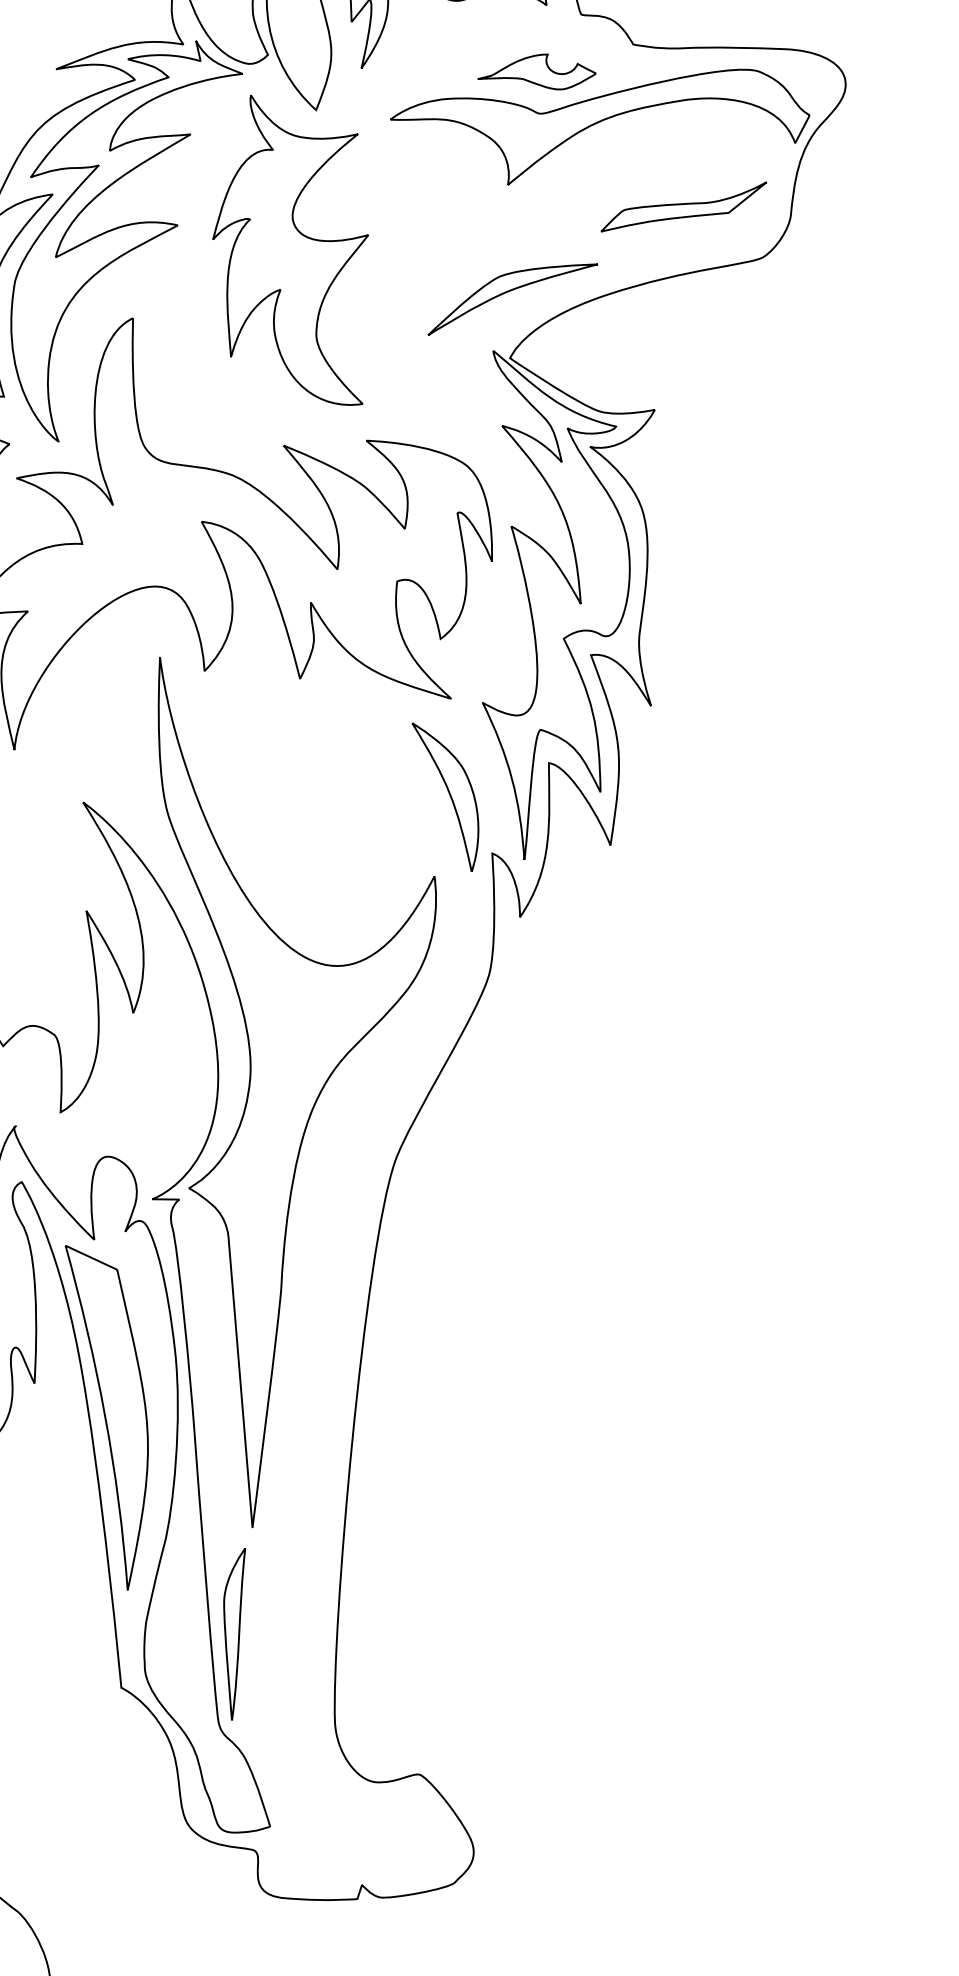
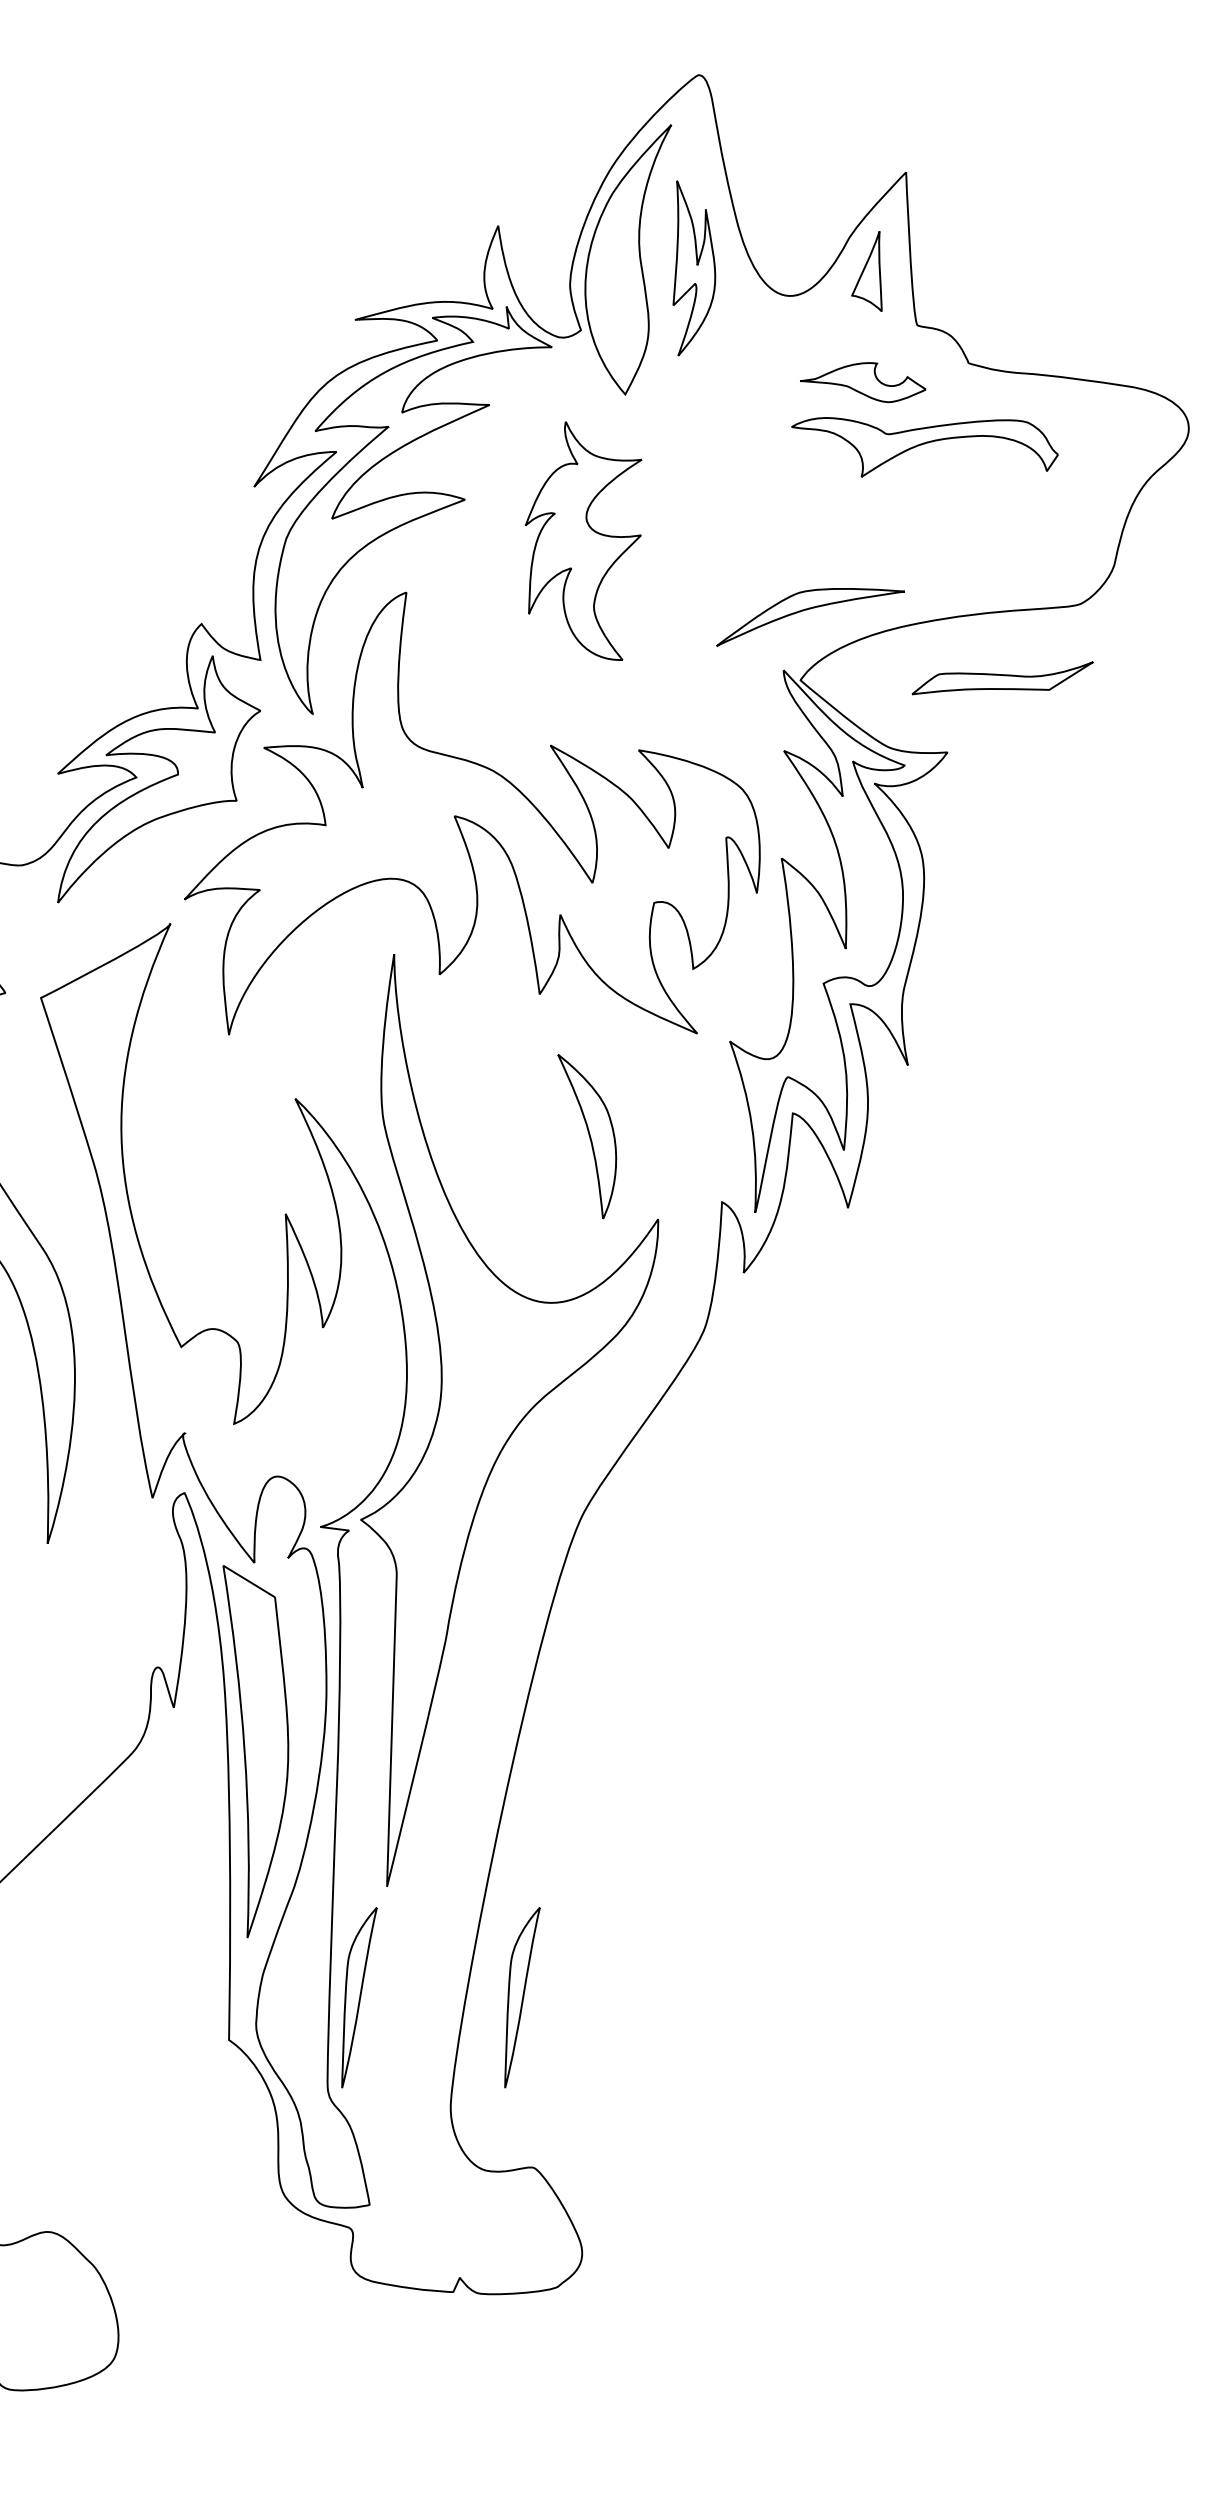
part: (600, 127) -> (924, 447), size x0.6
part: (683, 207) -> (1002, 678), moved
part: (292, 250) -> (583, 540), size x0.7
part: (448, 796) -> (587, 1136), moved
part: (390, 1616) -> (522, 1997), added

